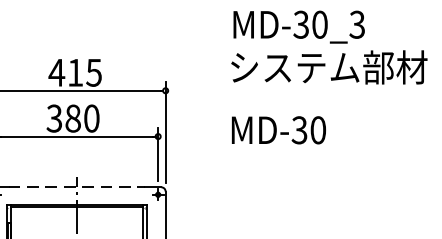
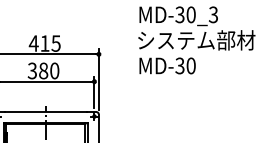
text: (278, 129) -> (167, 65), moved
line: (76, 188) -> (45, 112), dashed -> solid

